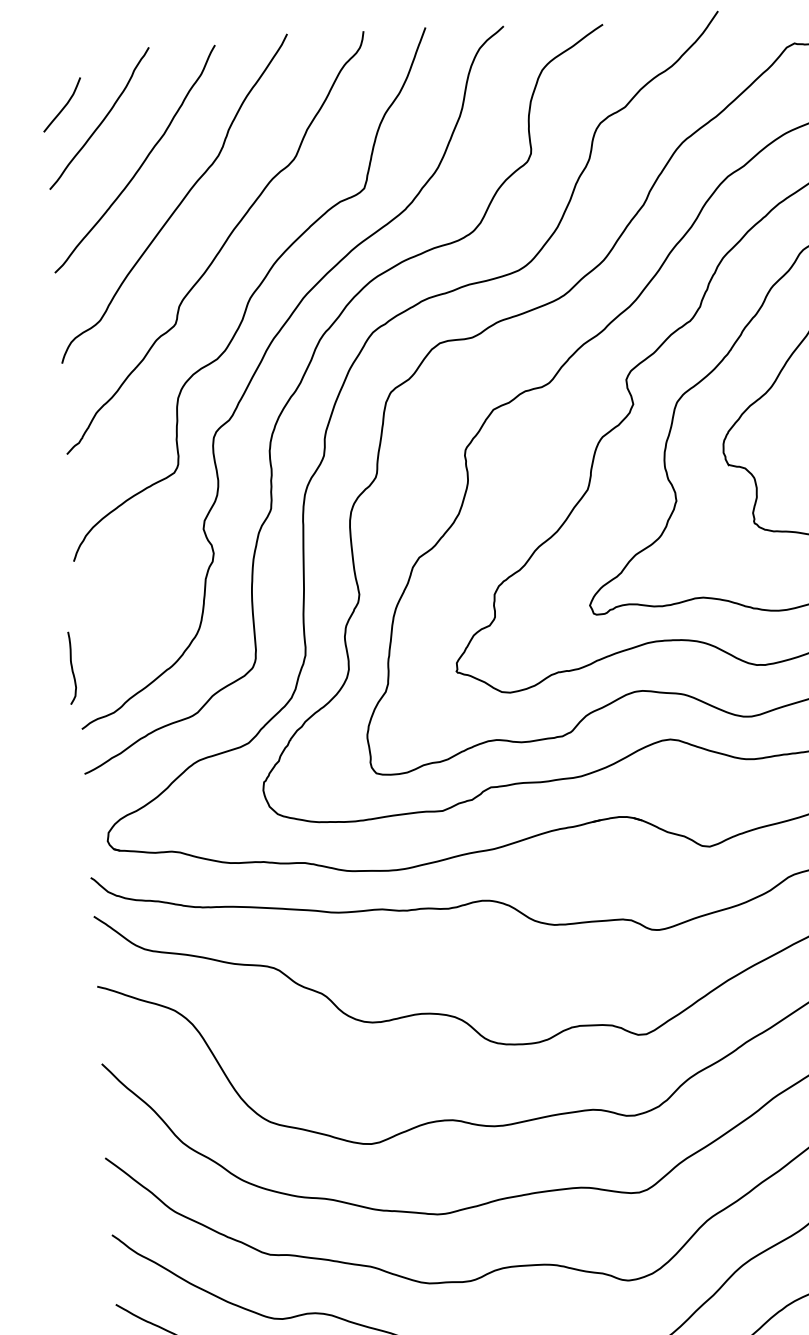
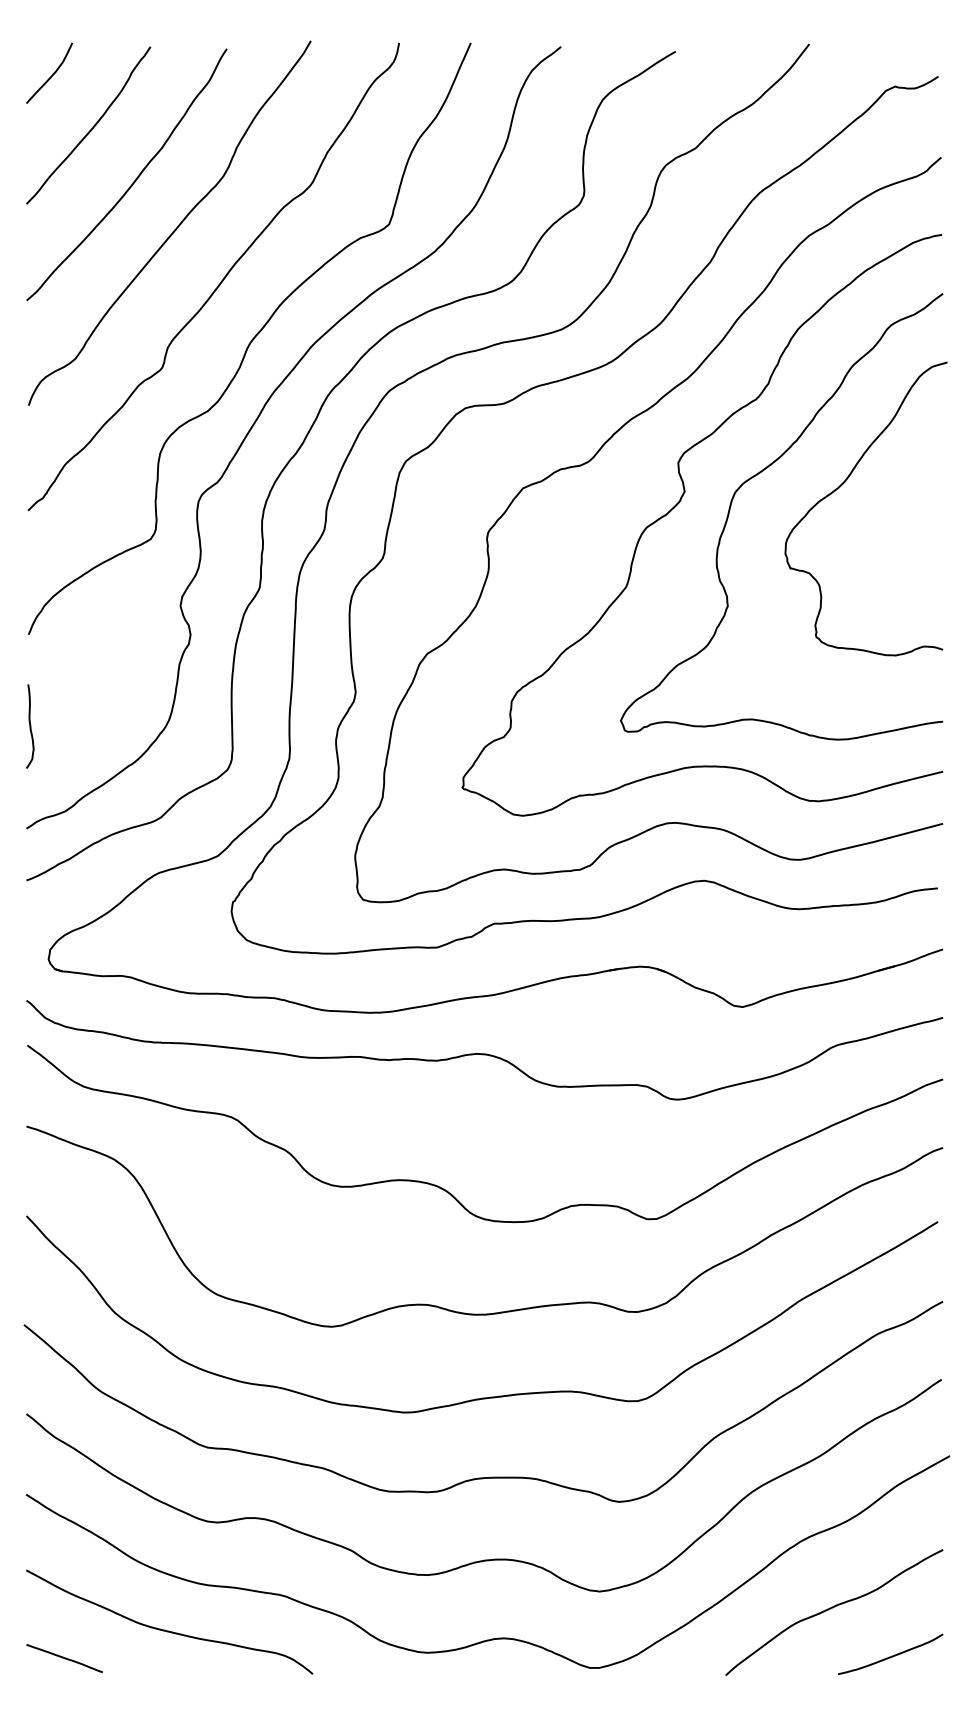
curve: (64, 104) -> (52, 73), moved
curve: (72, 668) -> (30, 726), moved

